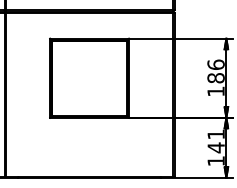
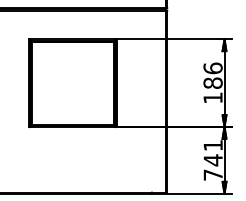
text: (215, 161) -> (212, 175), 141 -> 741

